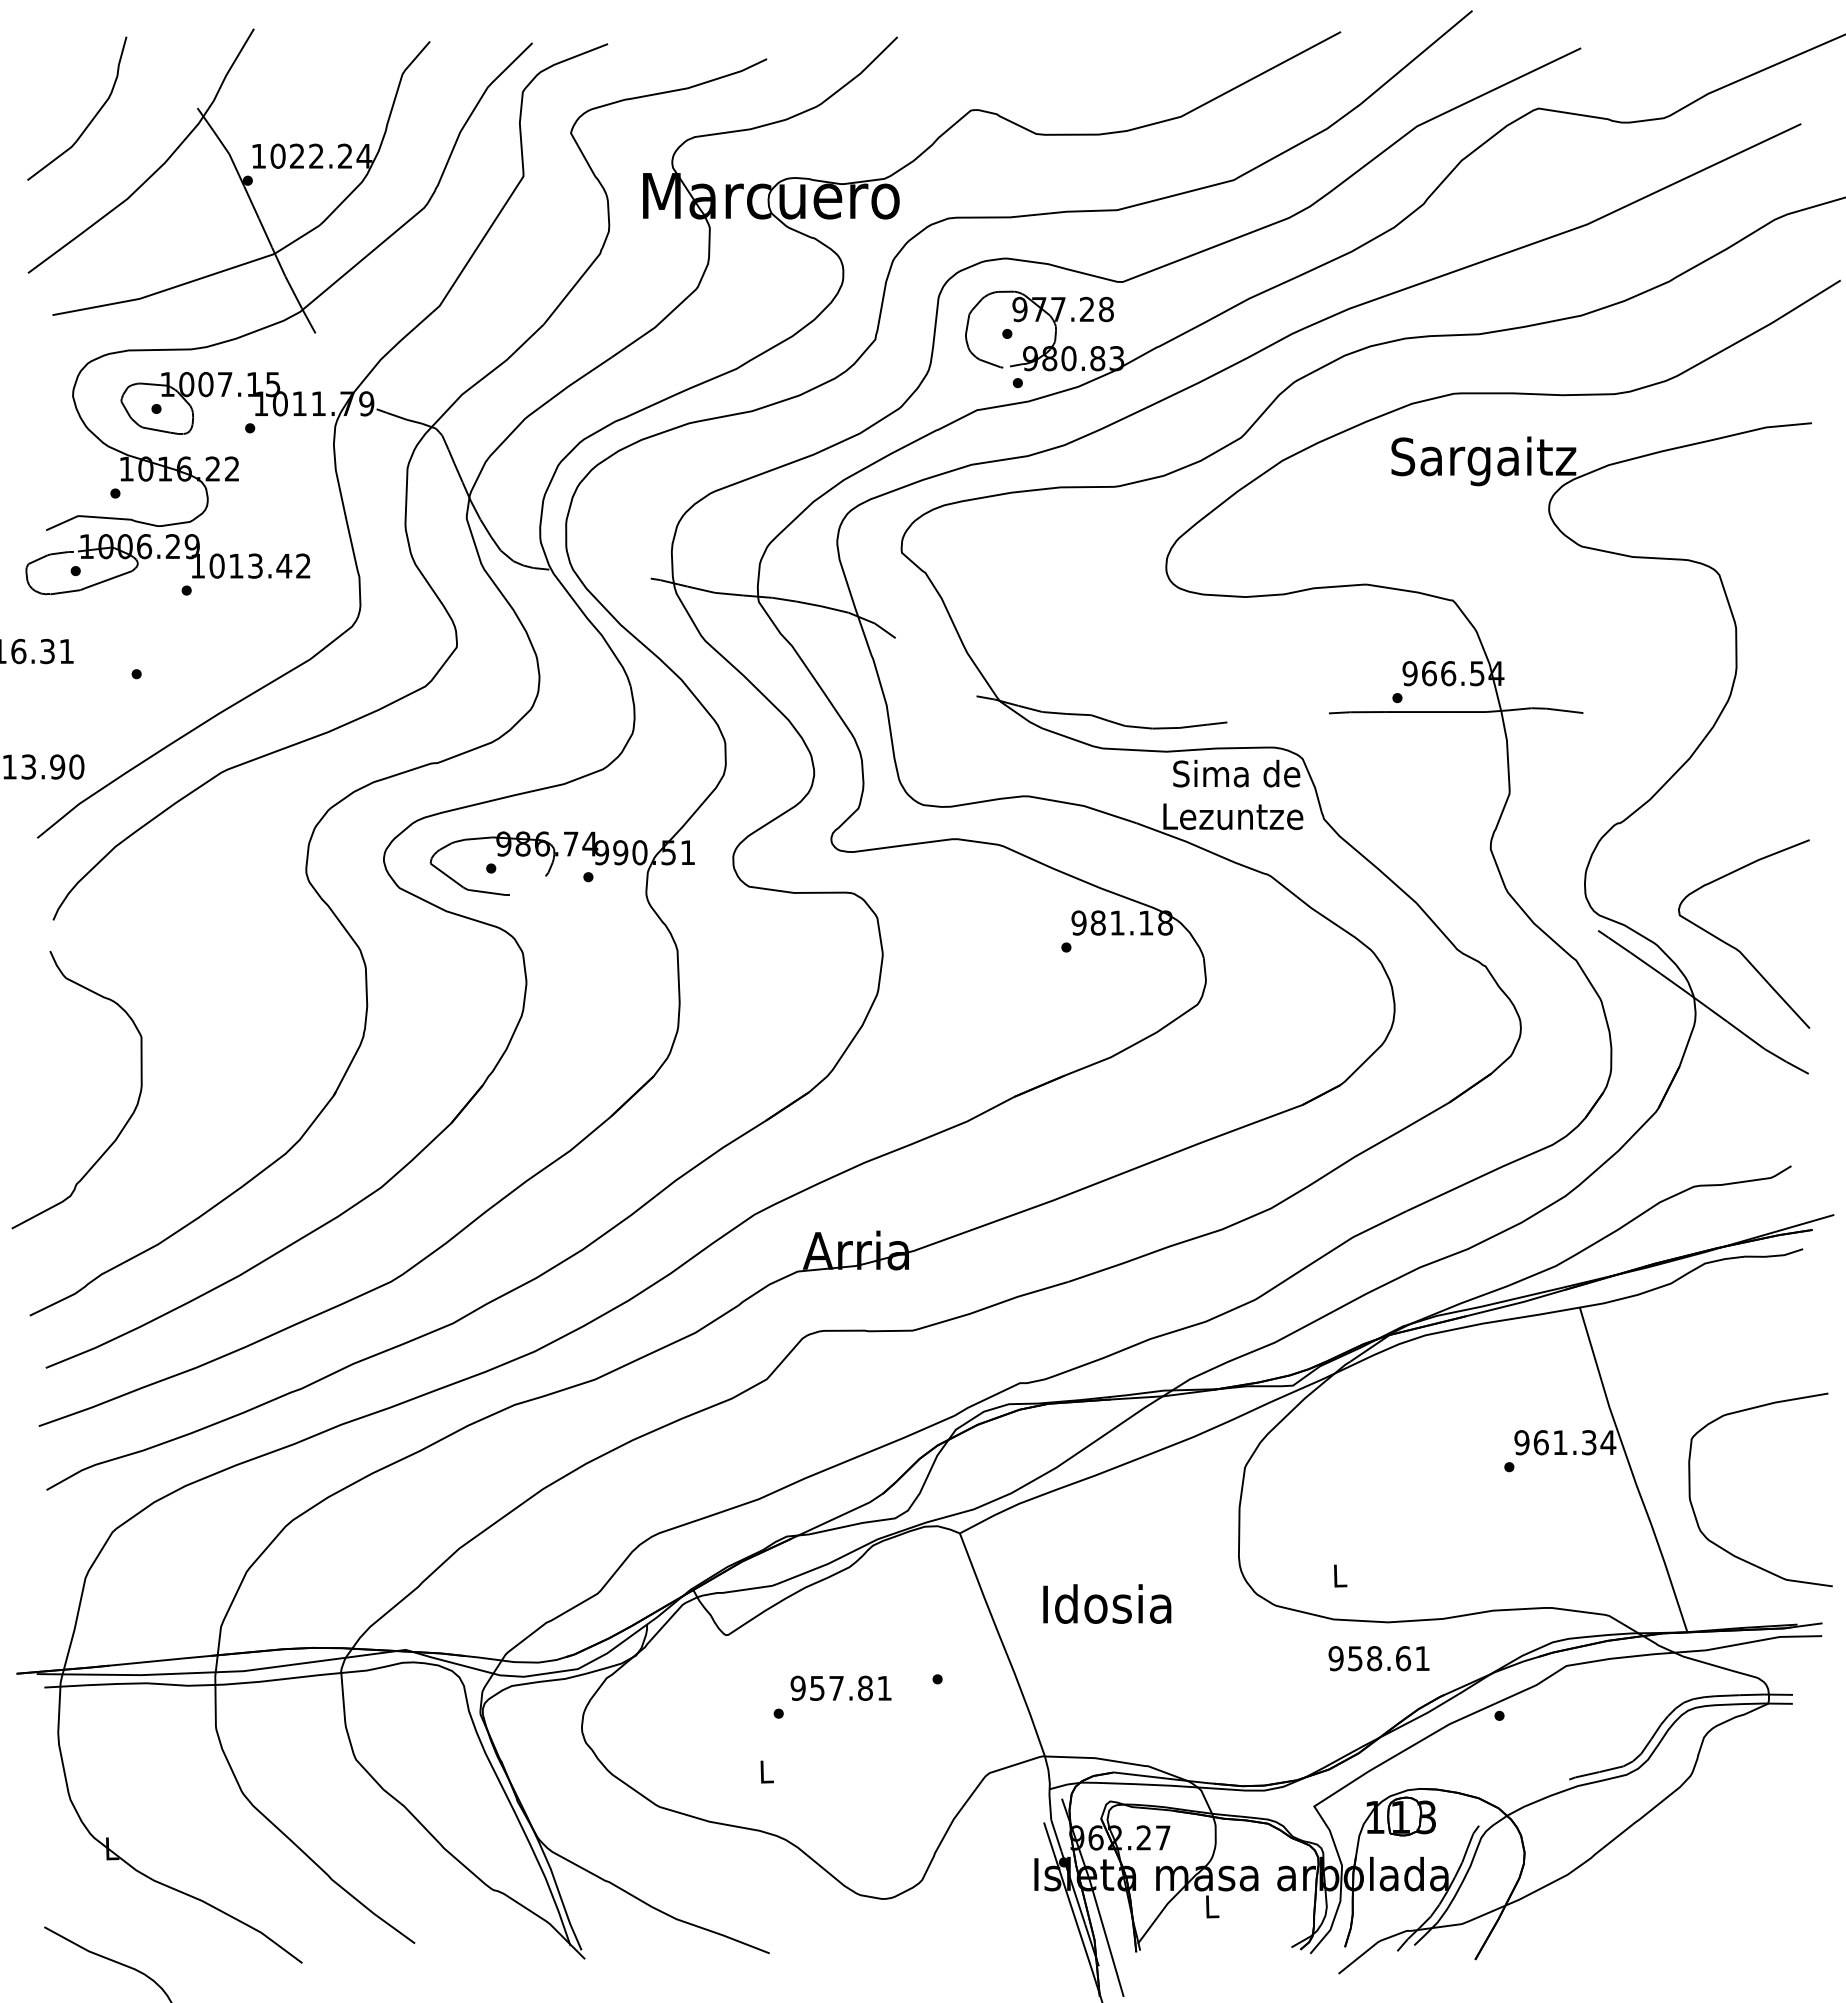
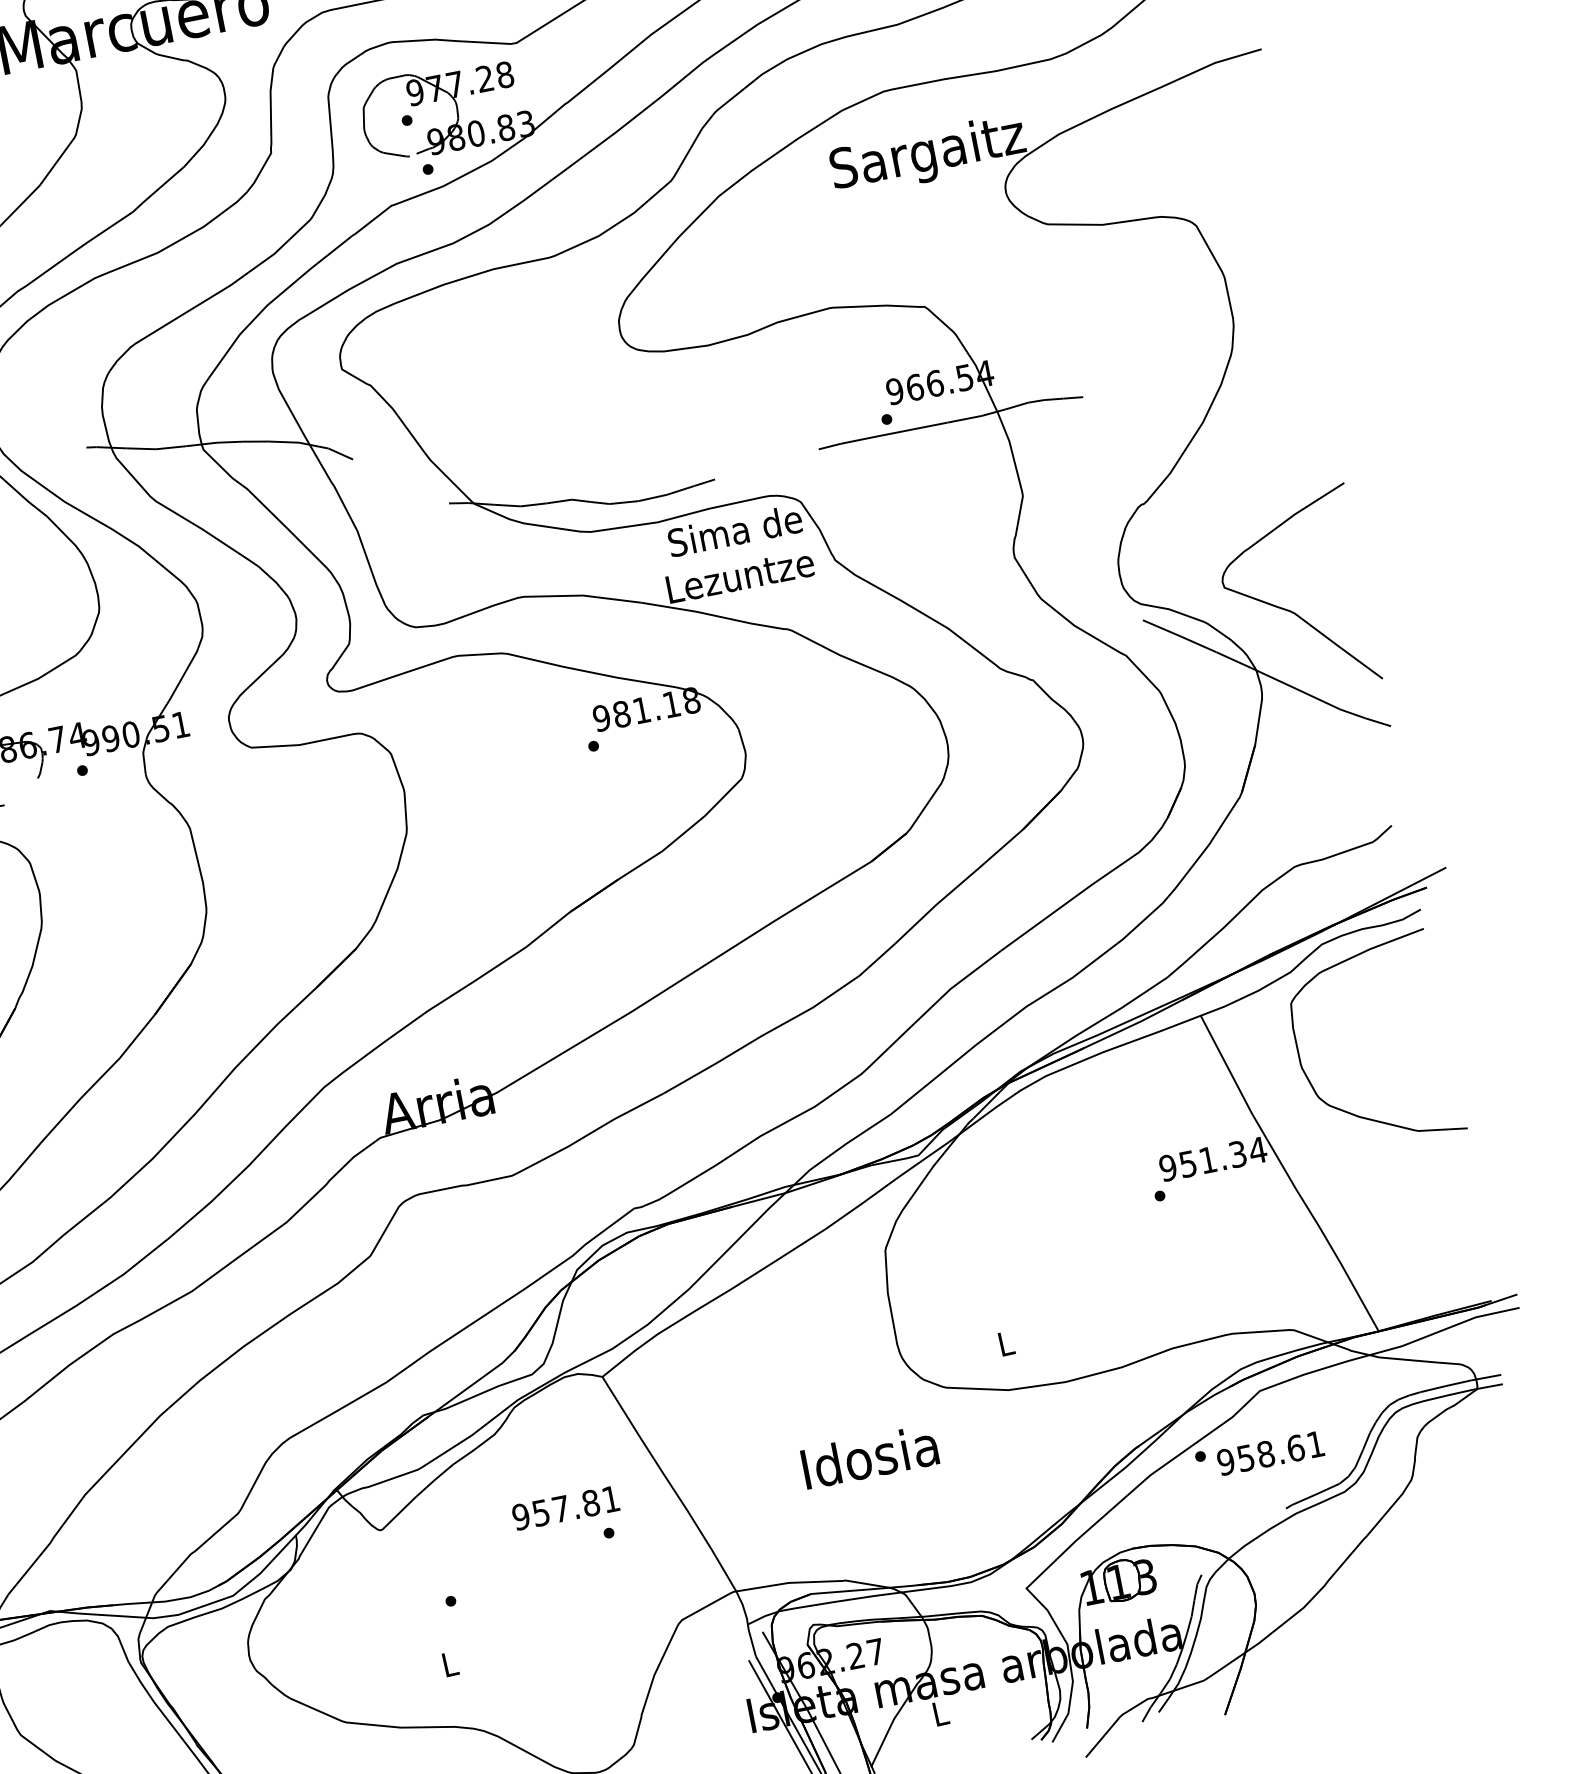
text: (1540, 1442) -> (1187, 1164), 961.34 -> 951.34
curve: (1724, 1548) -> (1347, 1111), moved
text: (1107, 1603) -> (870, 1456), moved
text: (1378, 1658) -> (1270, 1453), moved
text: (840, 1687) -> (564, 1507), moved

